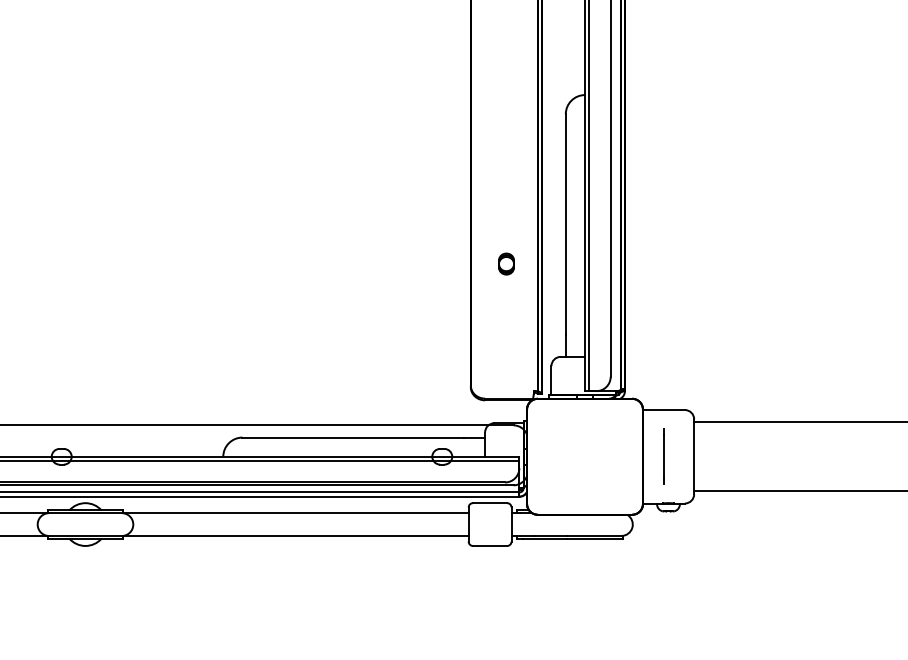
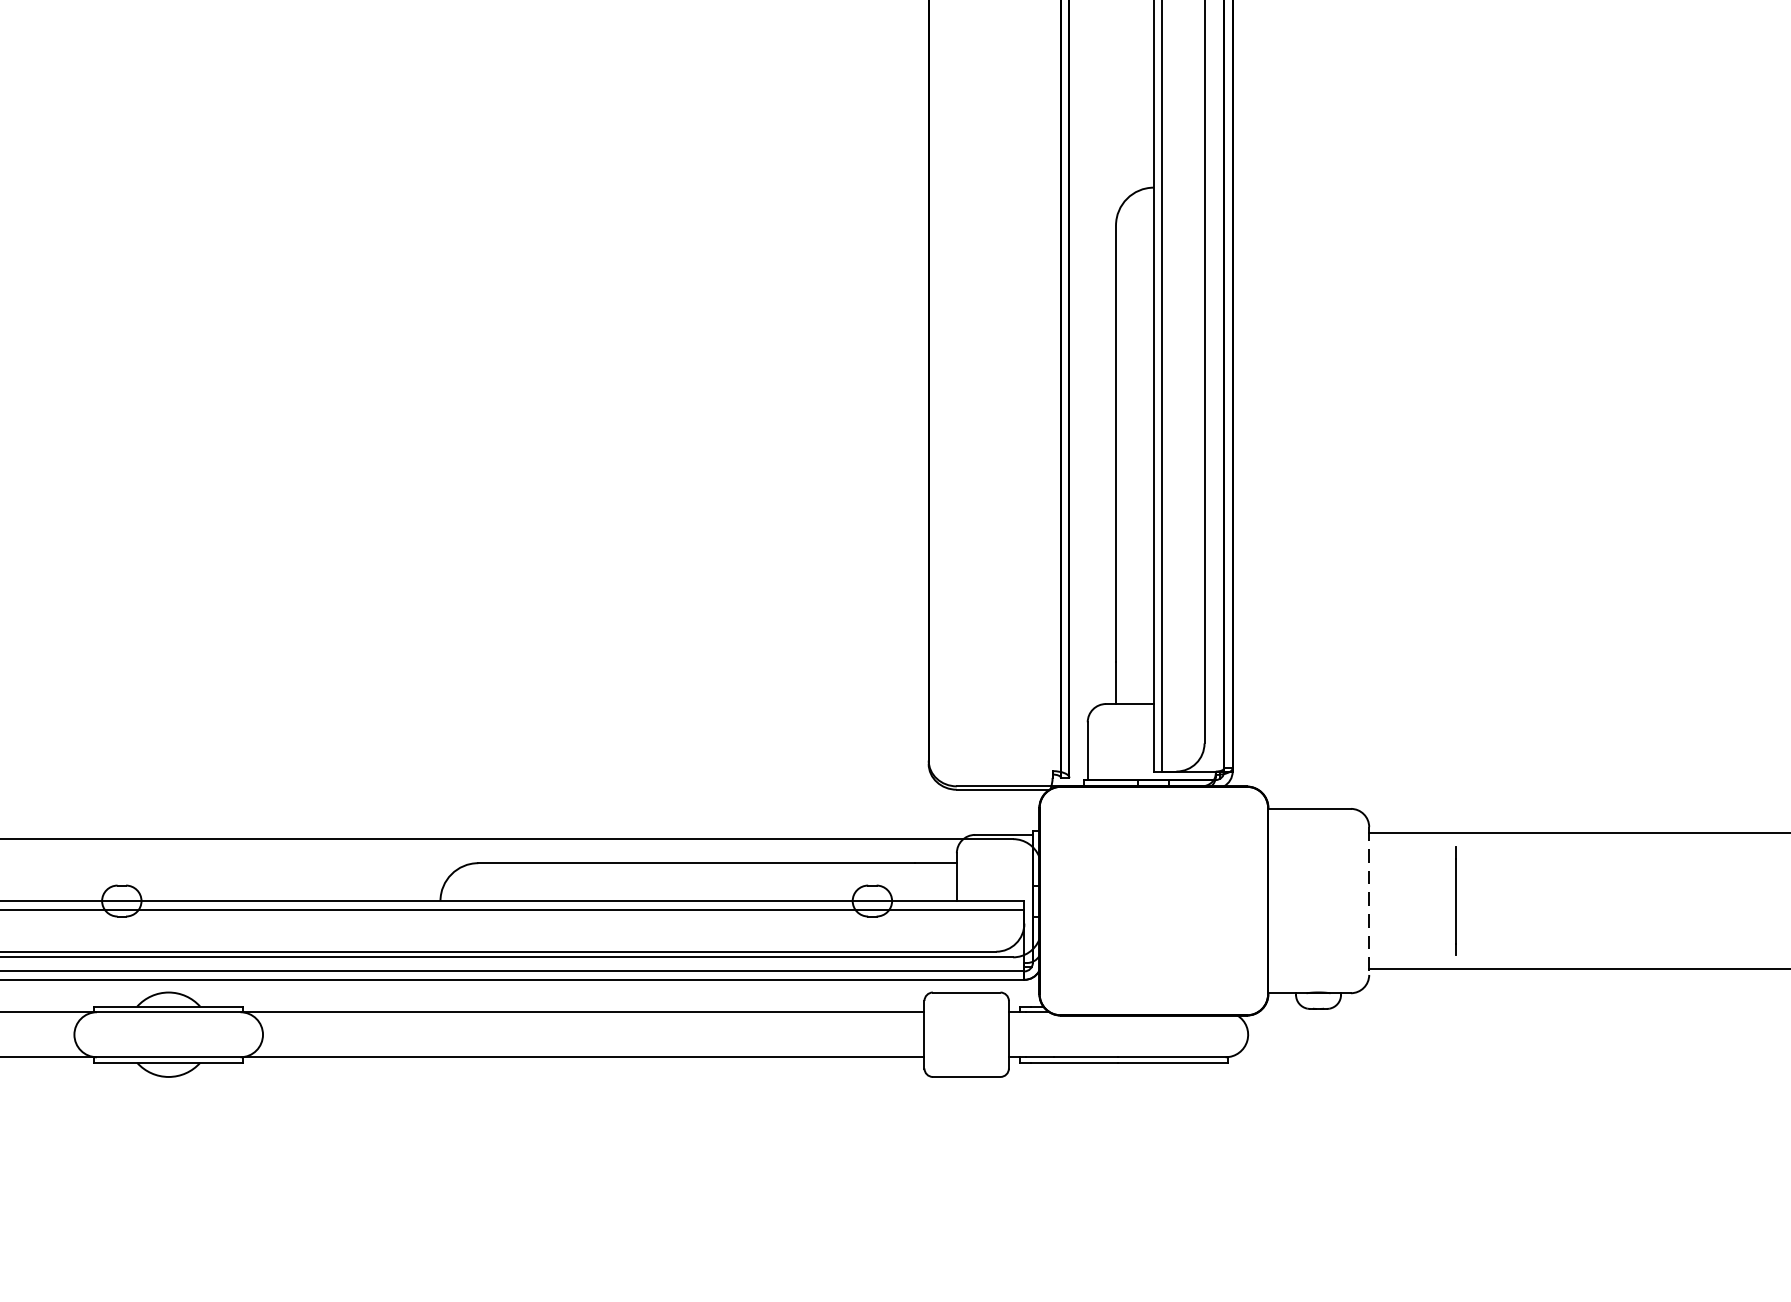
part: (506, 263) -> (999, 519), removed
line: (663, 456) -> (1454, 900), moved
line: (694, 457) -> (1369, 902), solid -> dashed

